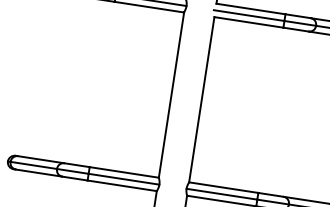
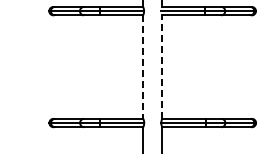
line: (172, 94) -> (143, 66), solid -> dashed
line: (202, 100) -> (162, 67), solid -> dashed

